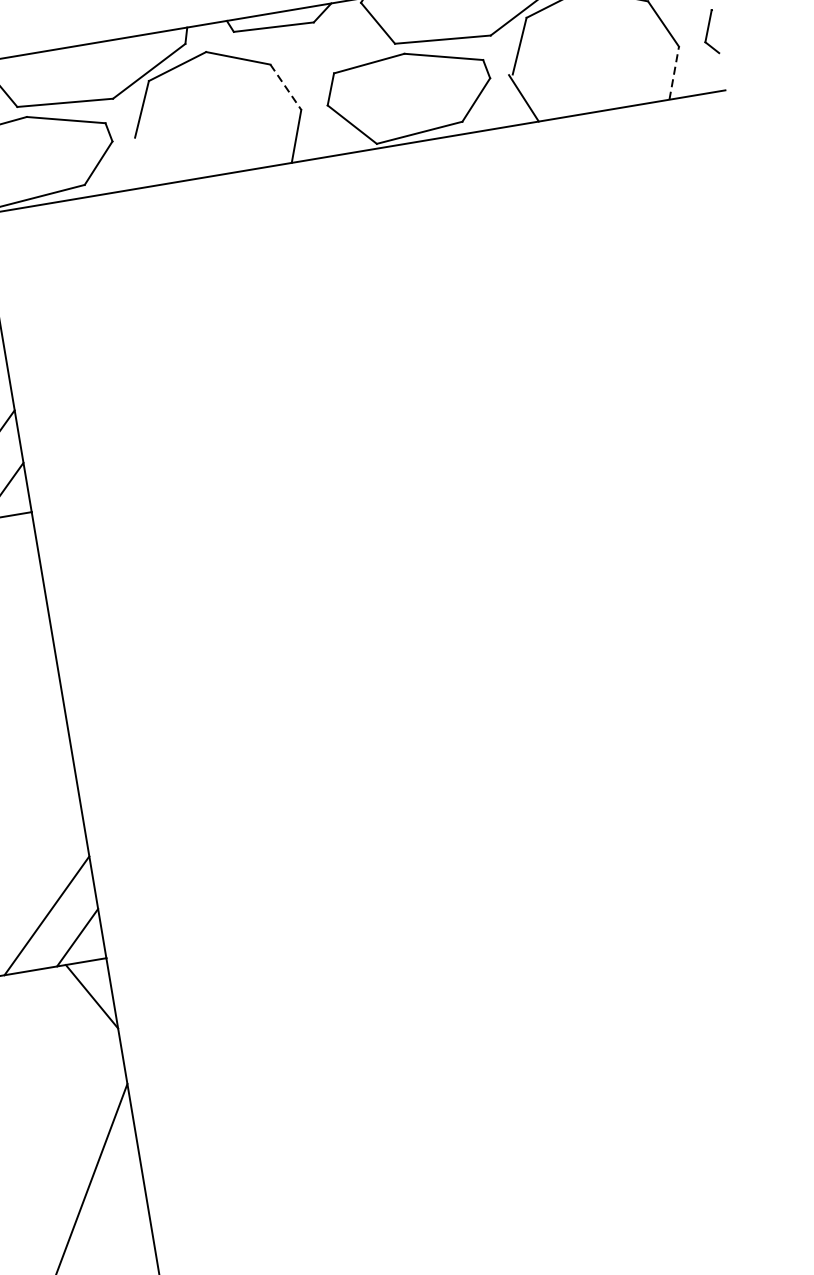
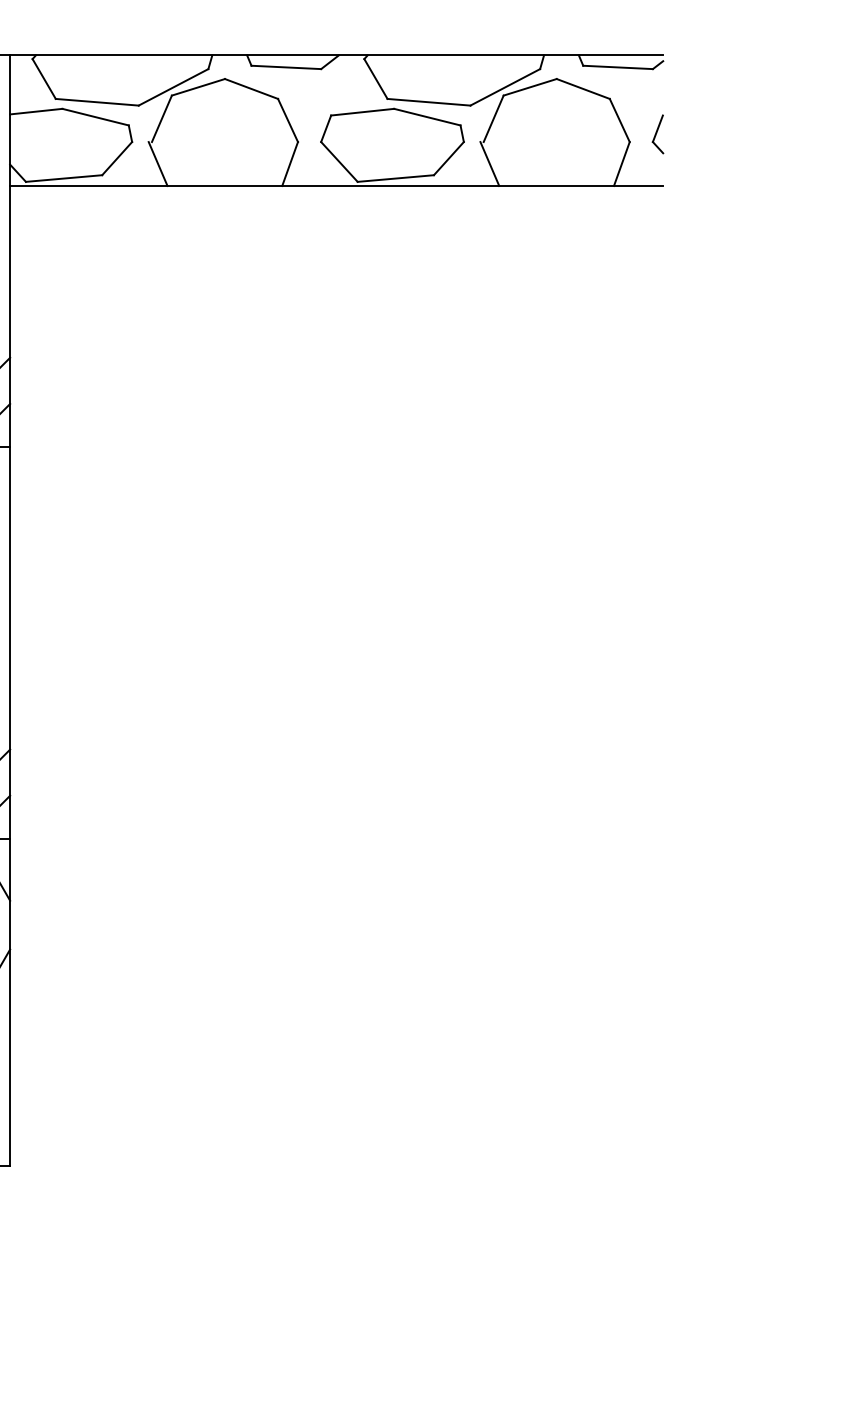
line: (674, 72) -> (622, 163), dashed -> solid
line: (286, 87) -> (288, 120), dashed -> solid
line: (145, 161) -> (157, 163), added

